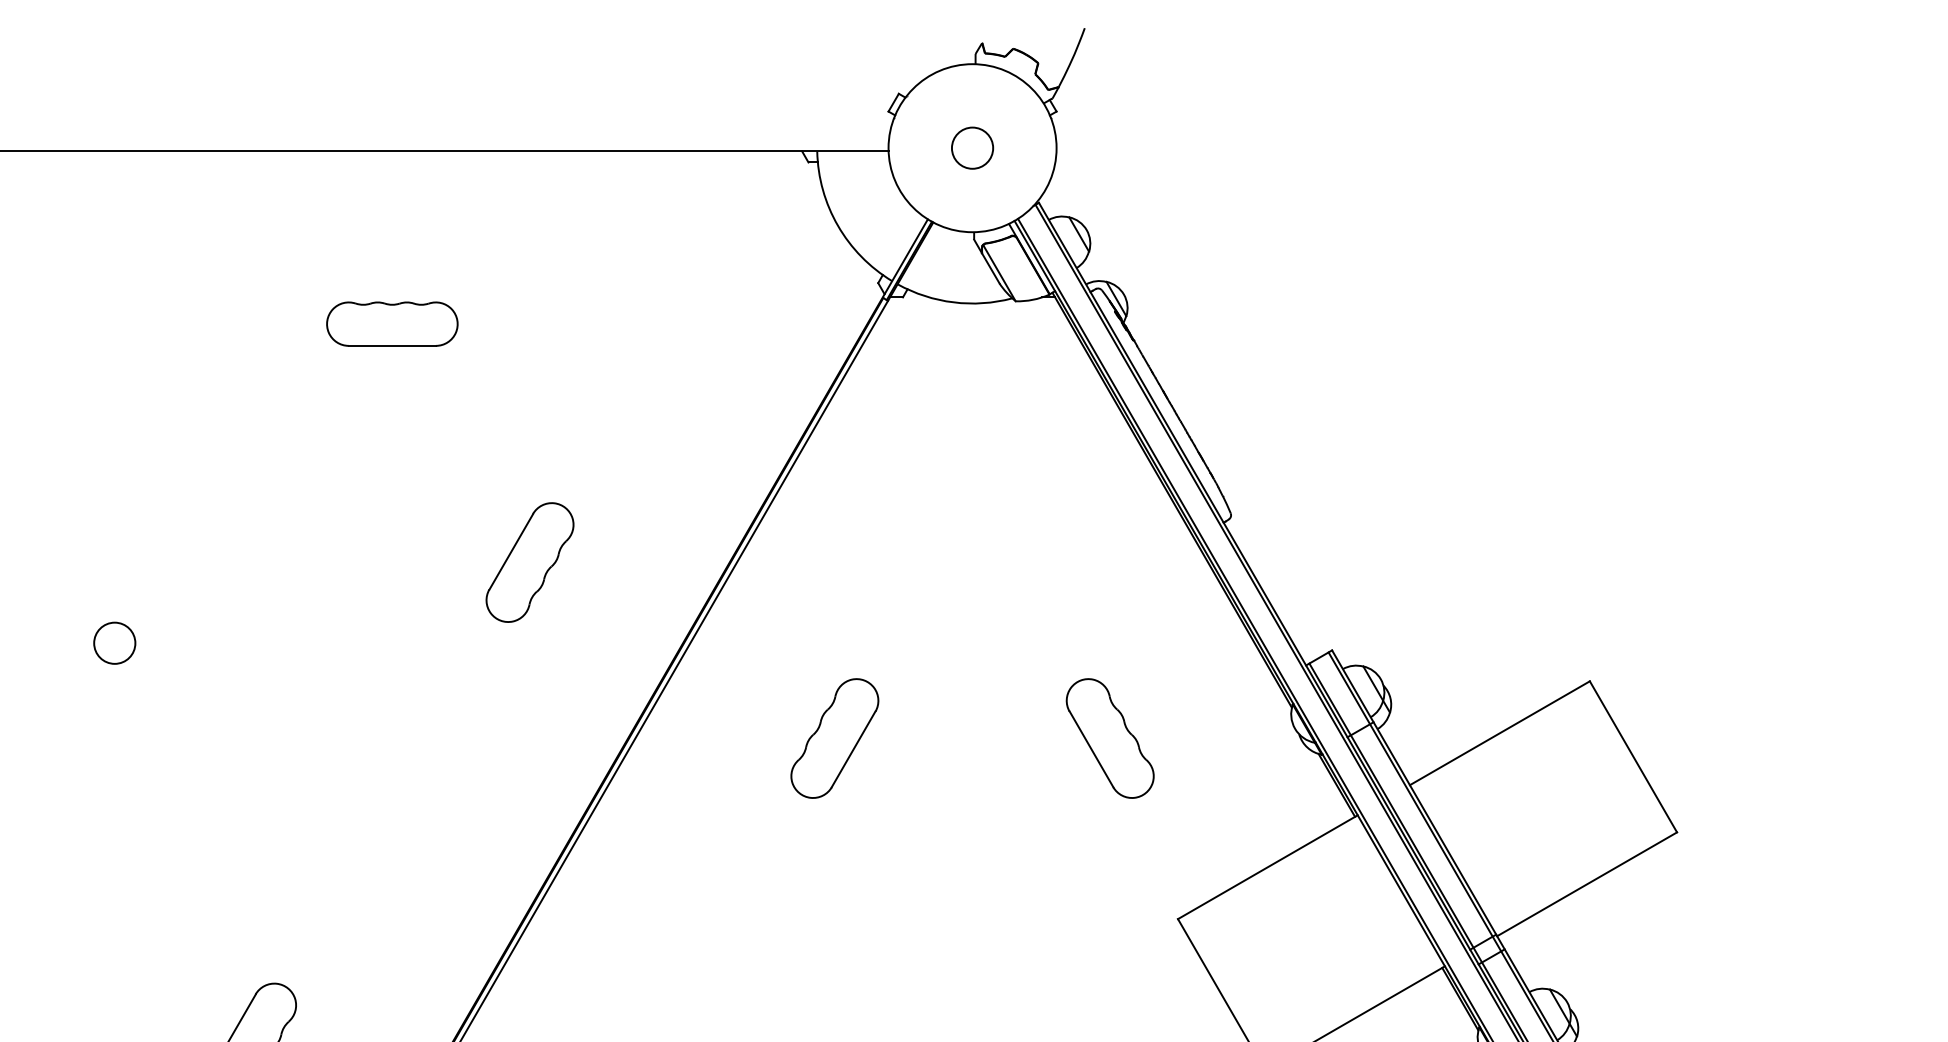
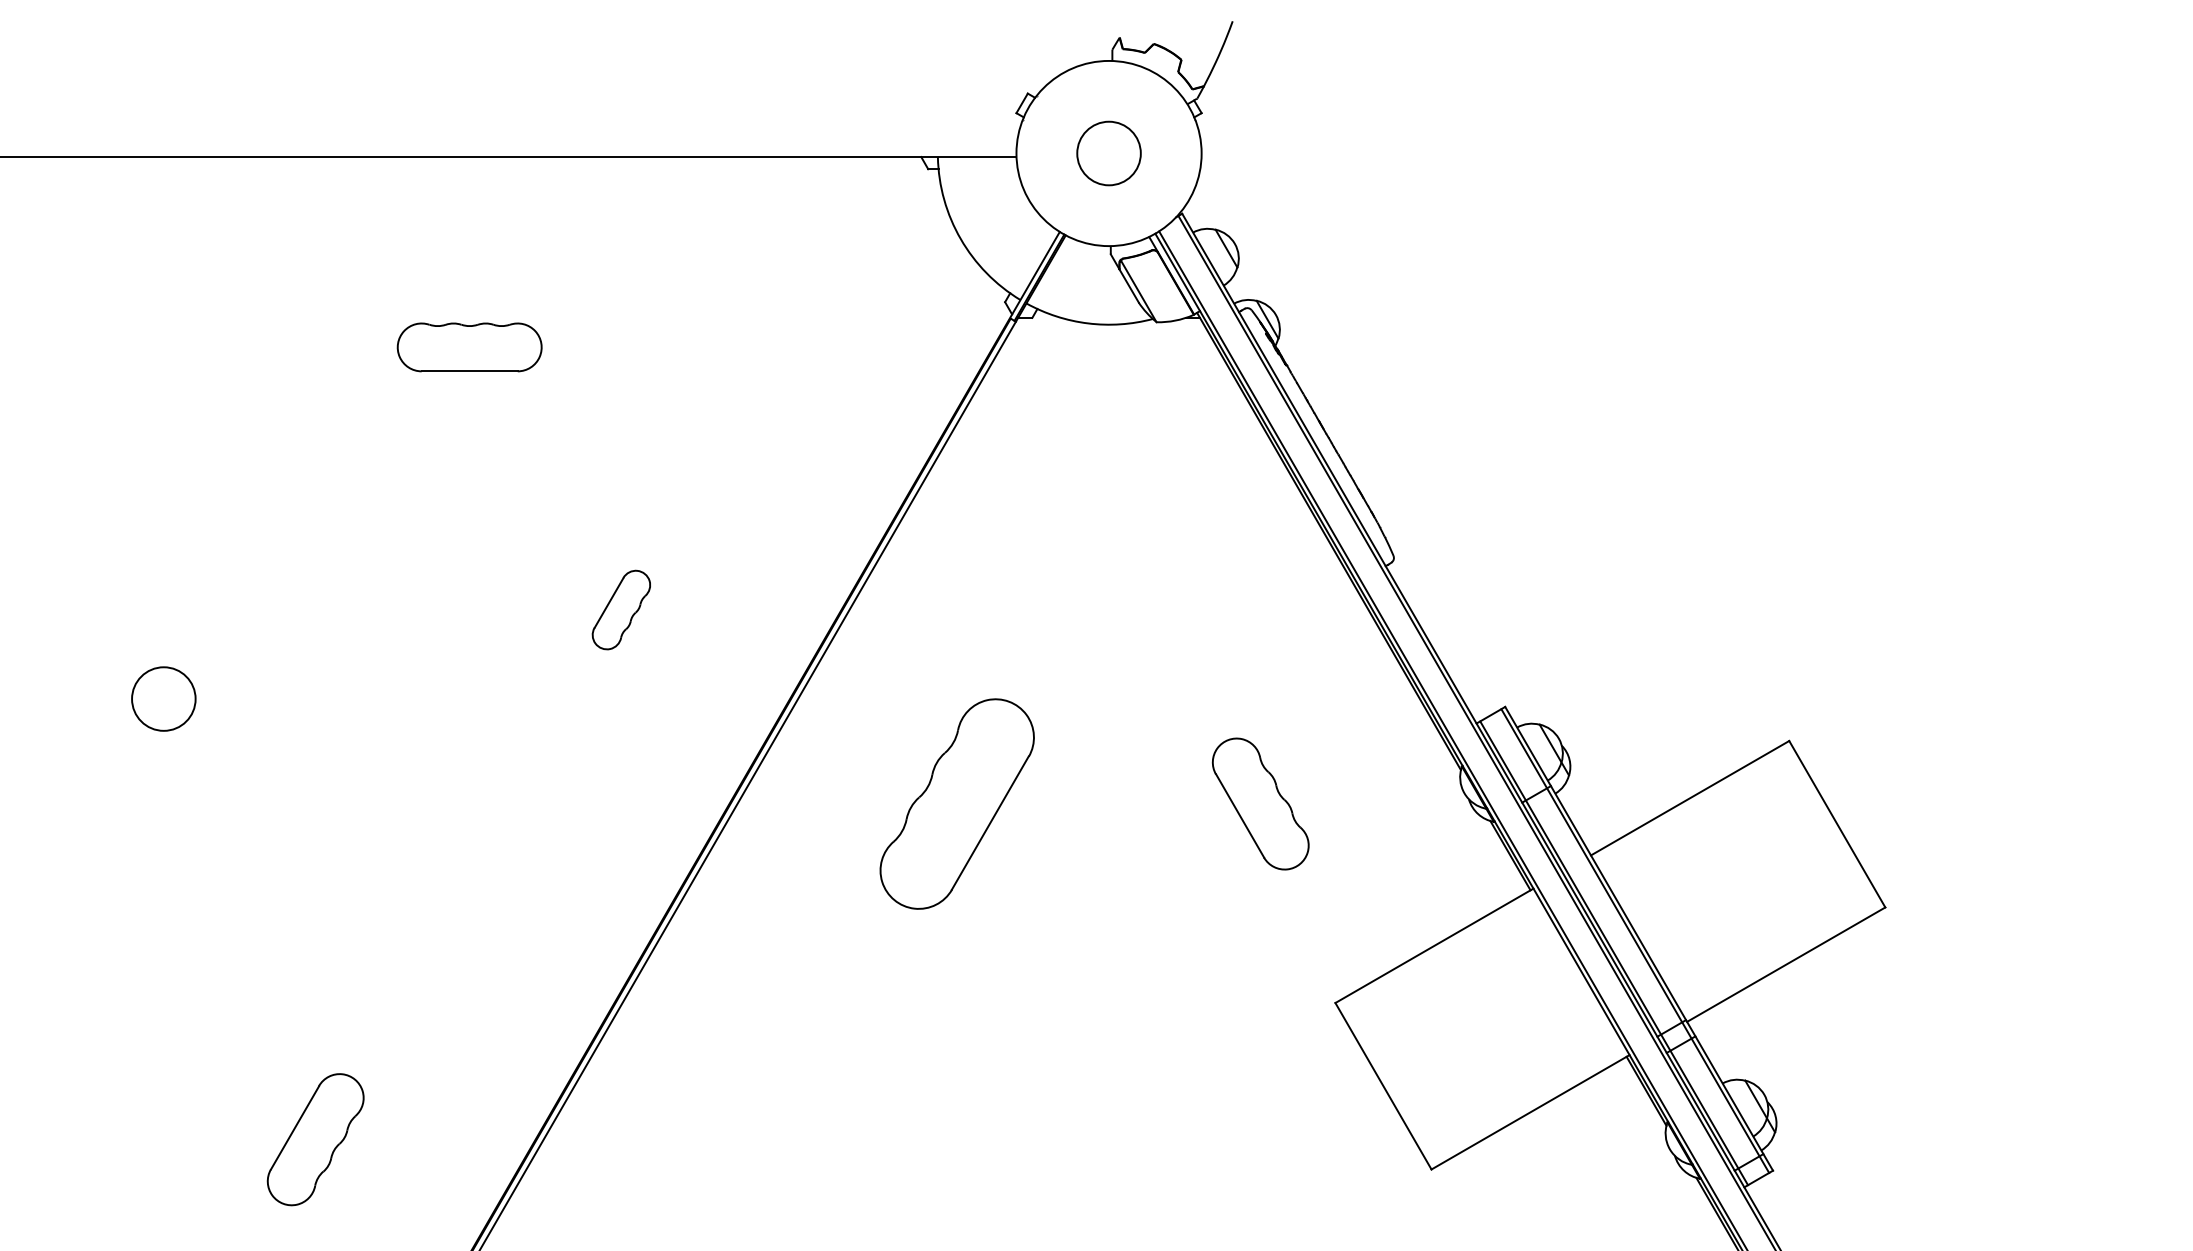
circle: (972, 148) -> (1108, 153), size x1.4
part: (530, 561) -> (621, 609), size x0.6
circle: (114, 642) -> (163, 698), size x1.4
part: (835, 738) -> (957, 803), size x1.6

